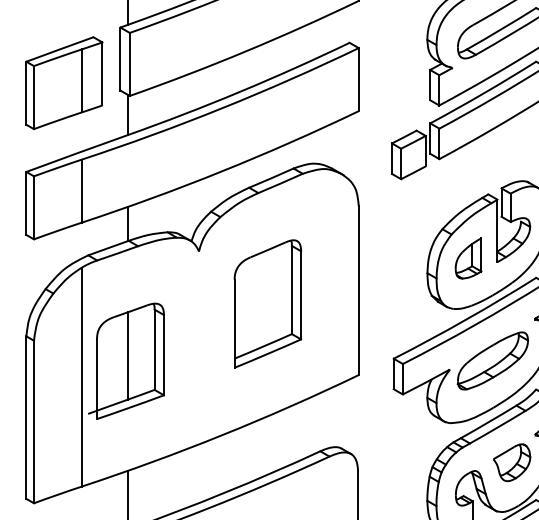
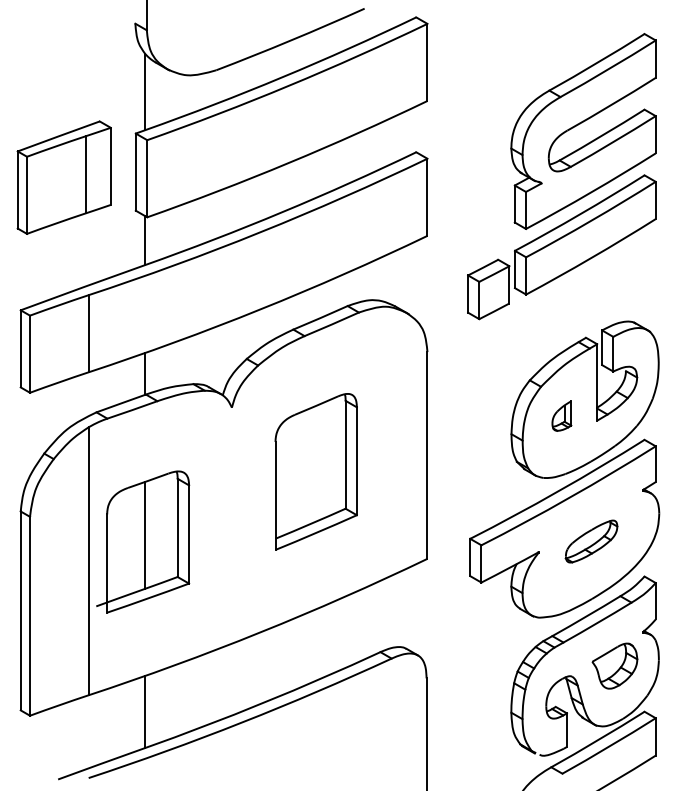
part: (63, 83) -> (63, 177), moved
part: (468, 257) -> (561, 415), size x0.6
part: (492, 360) -> (591, 541), size x0.6

